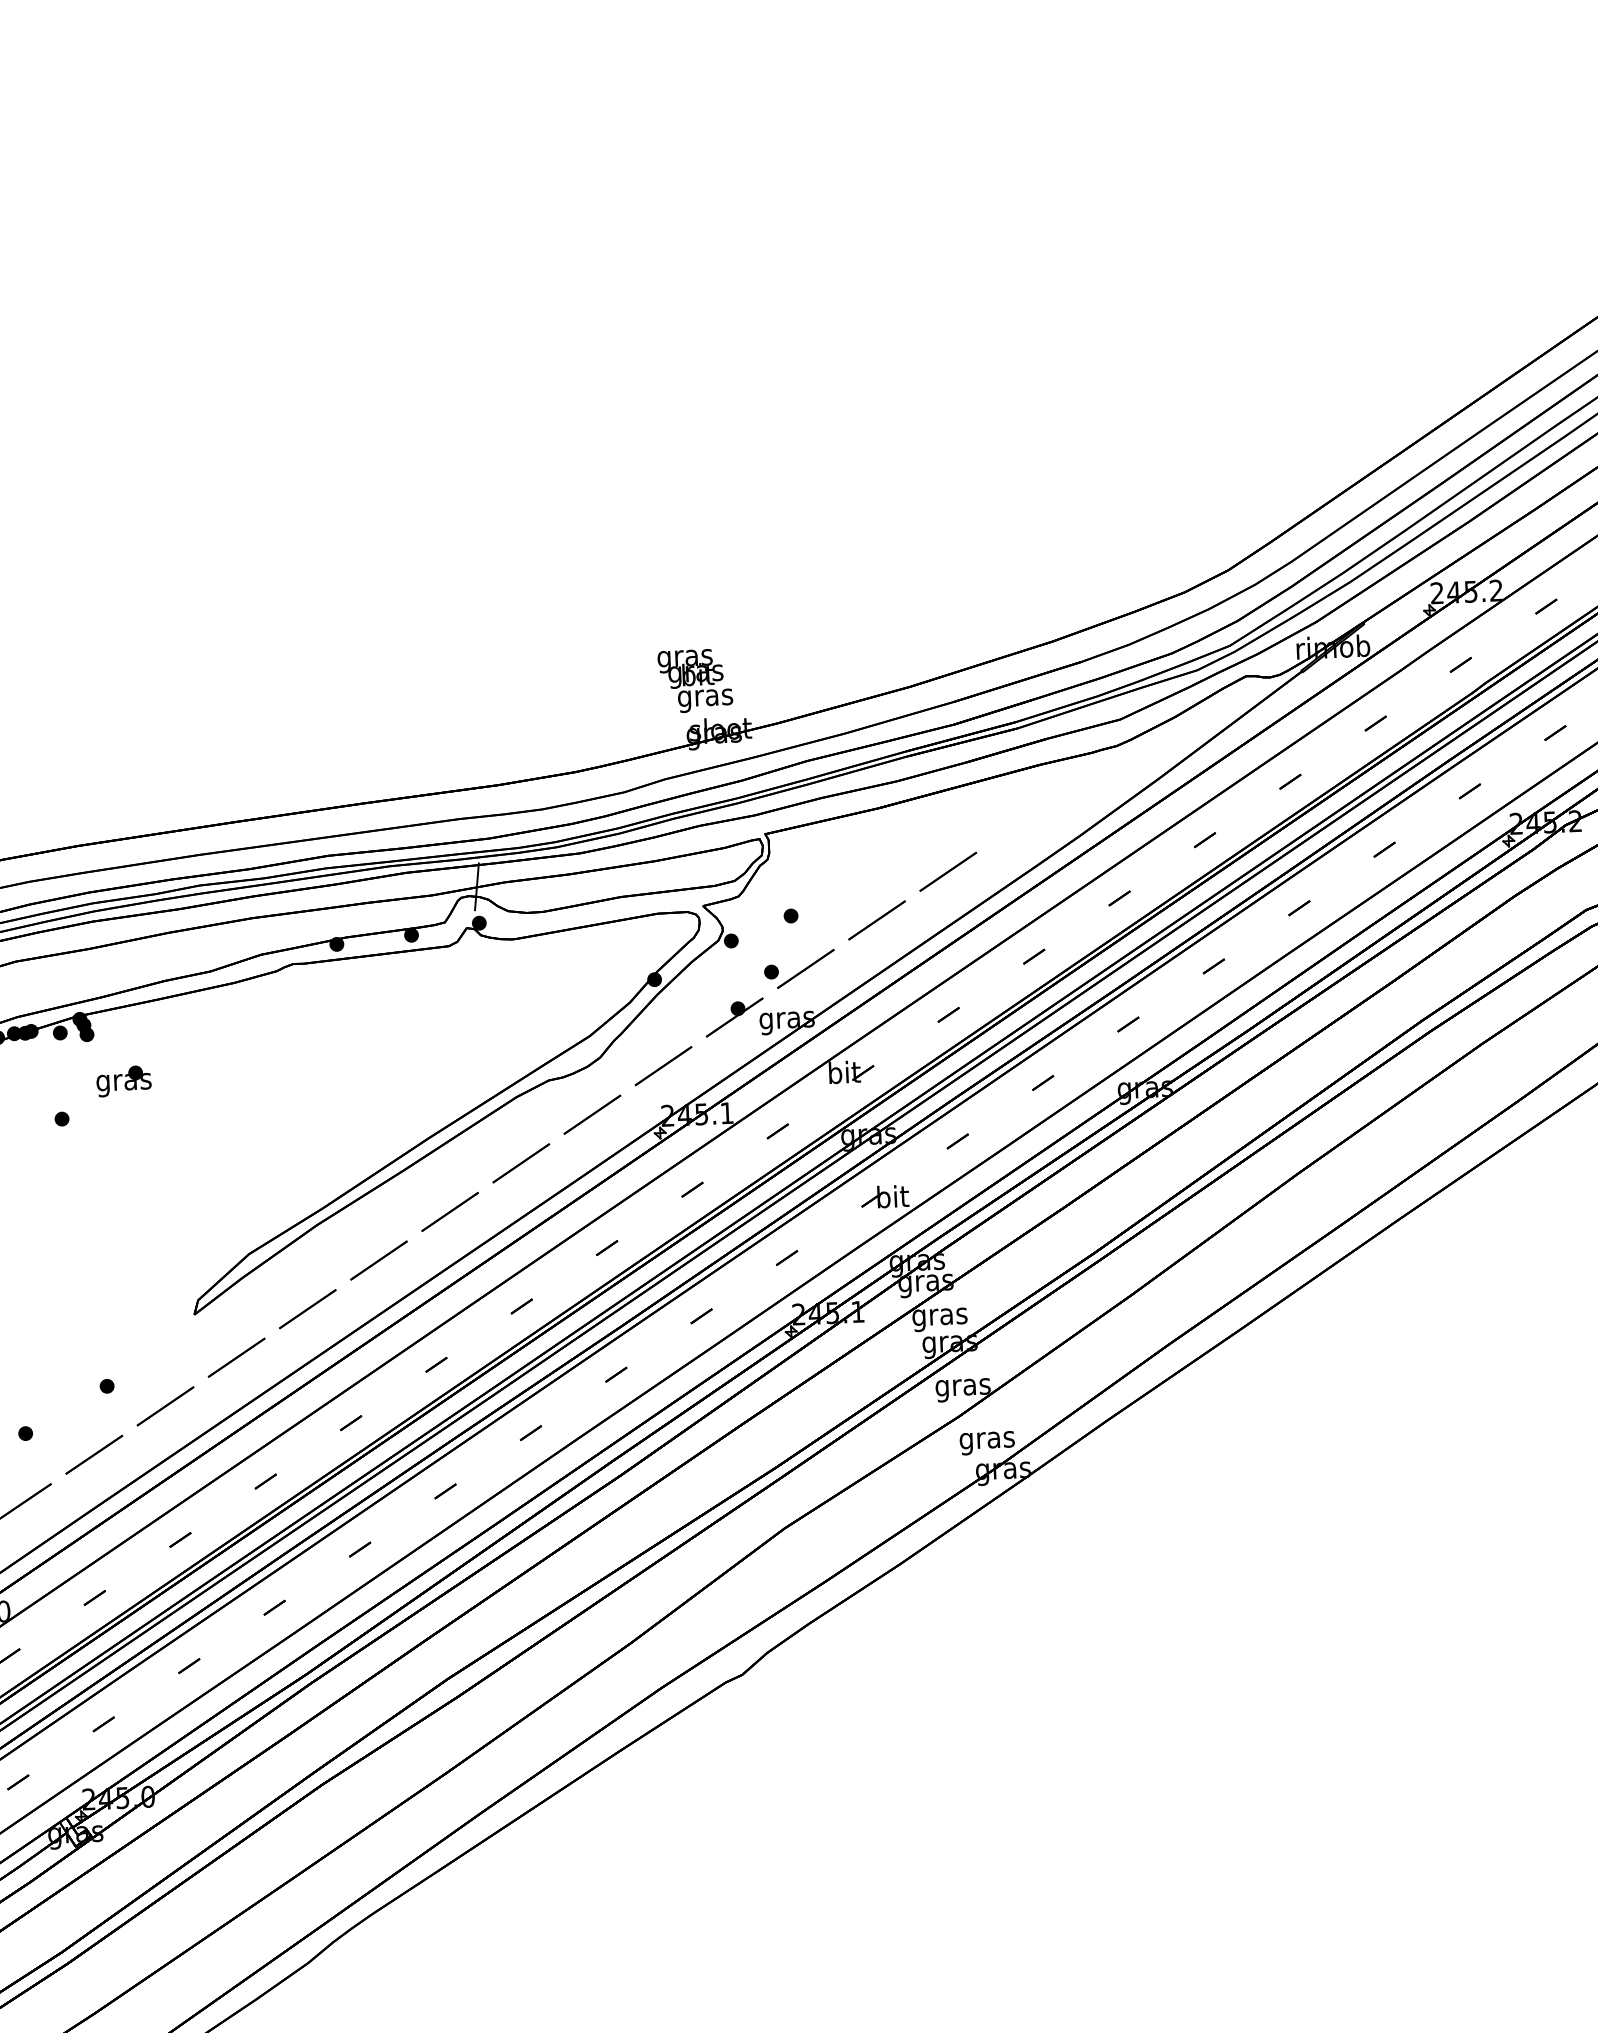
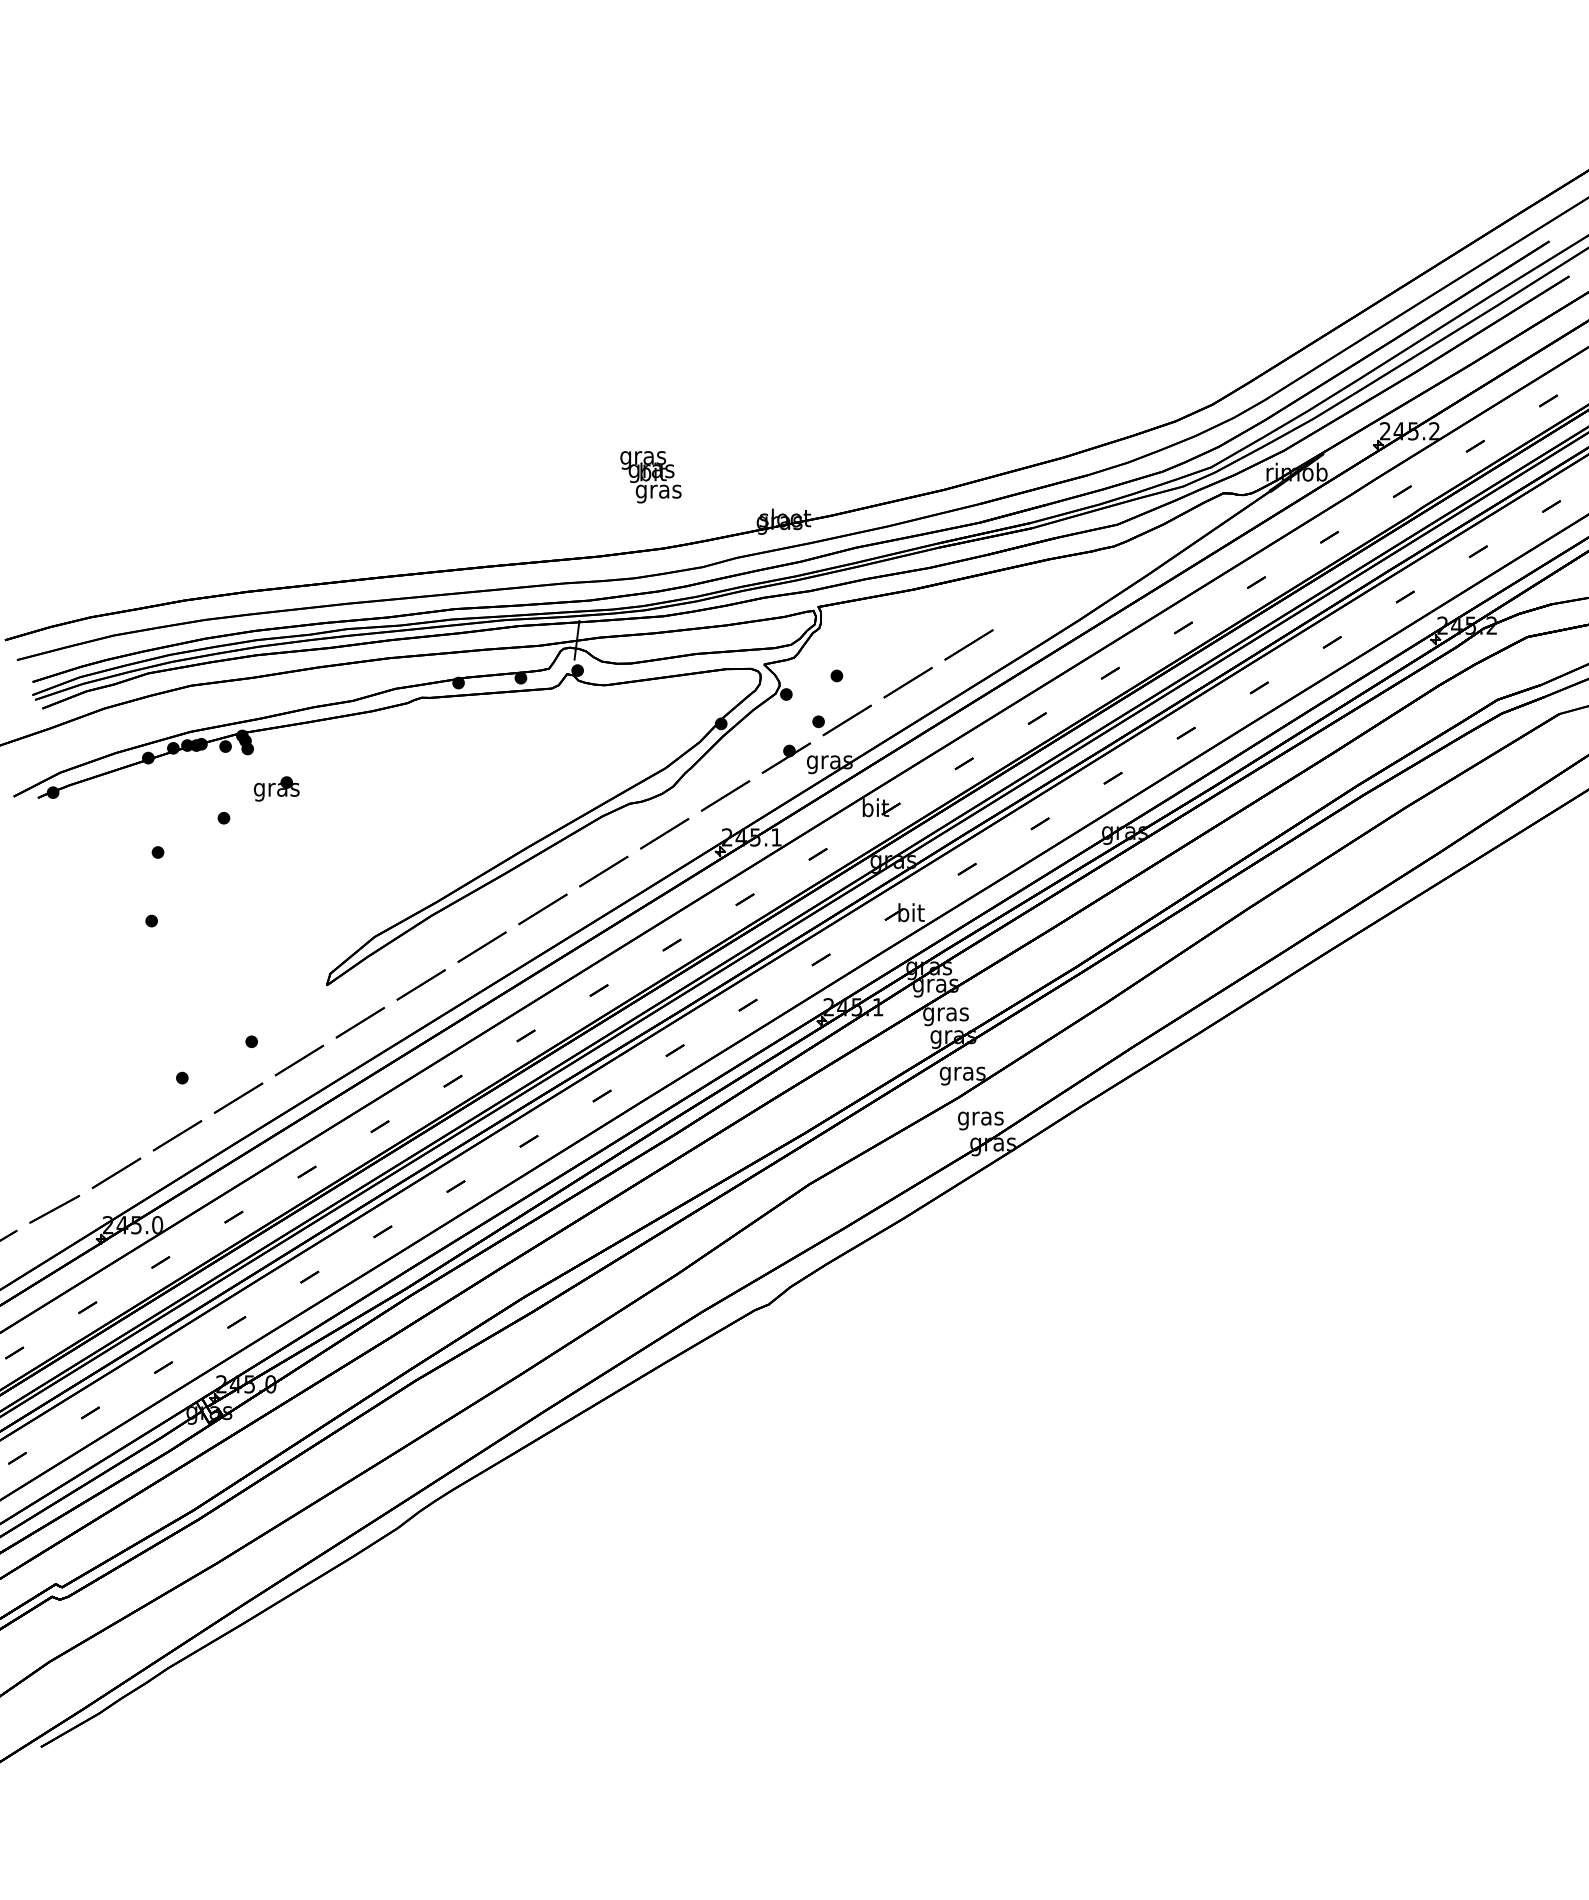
text: (694, 681) -> (650, 477), moved

